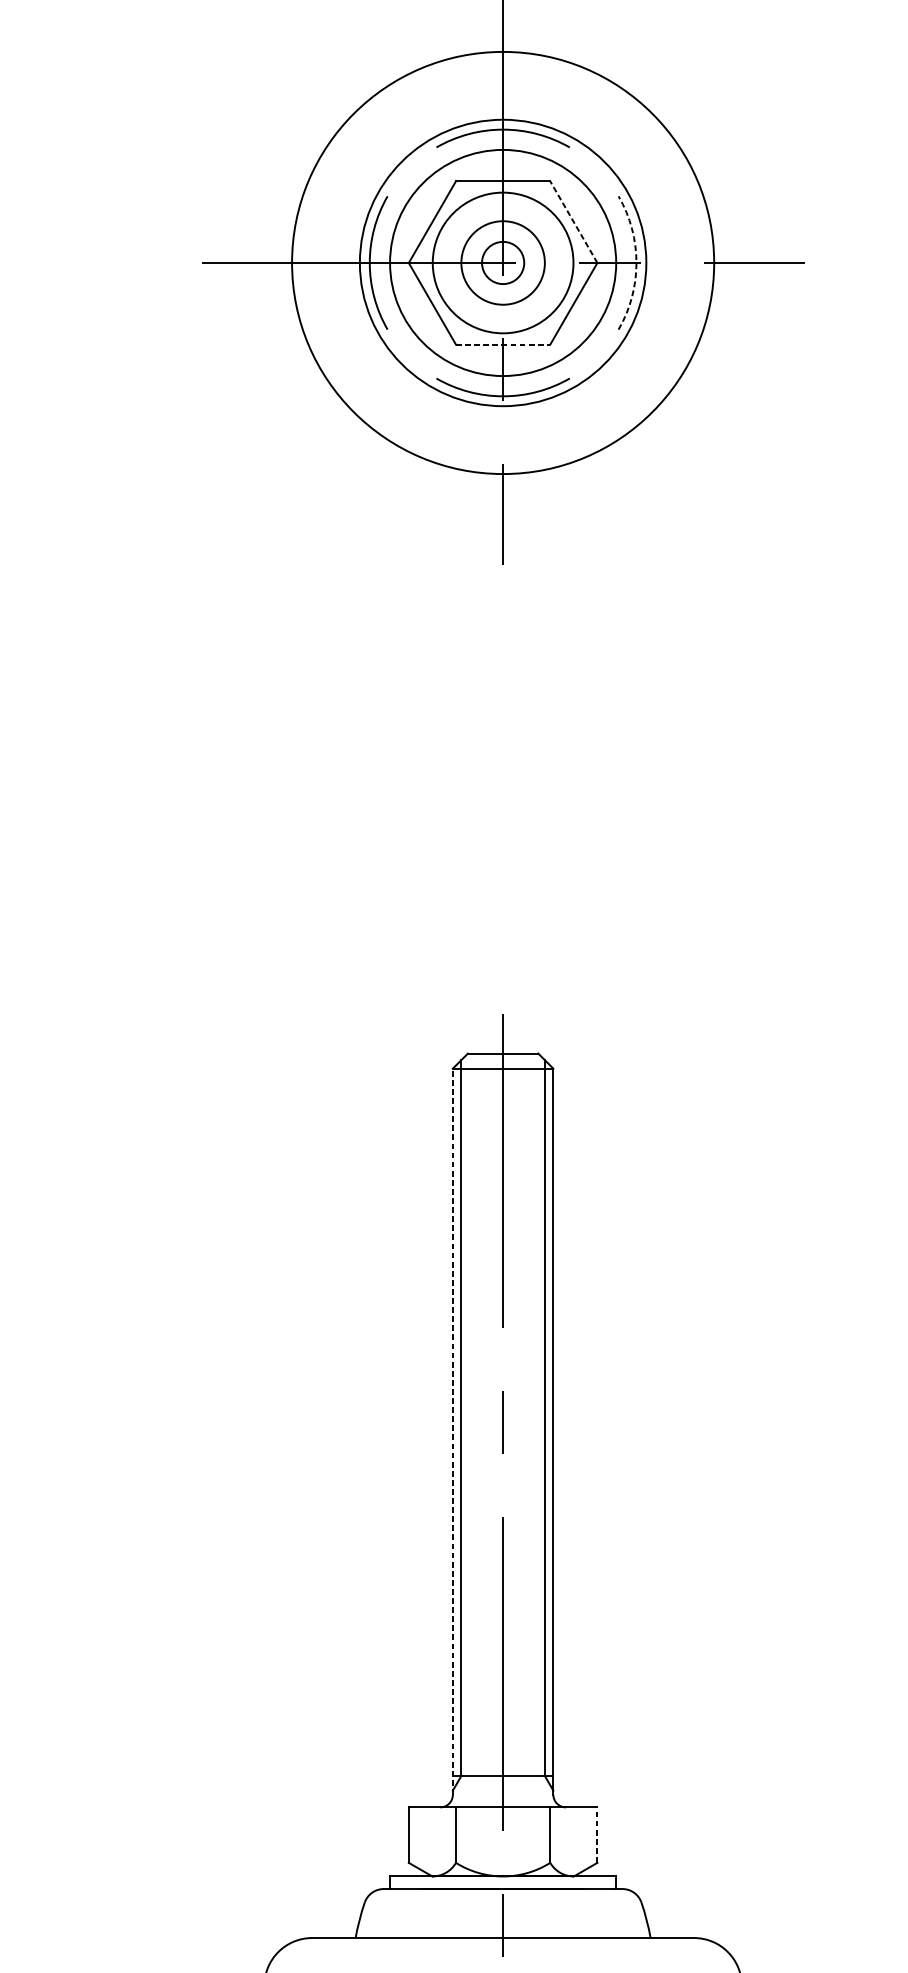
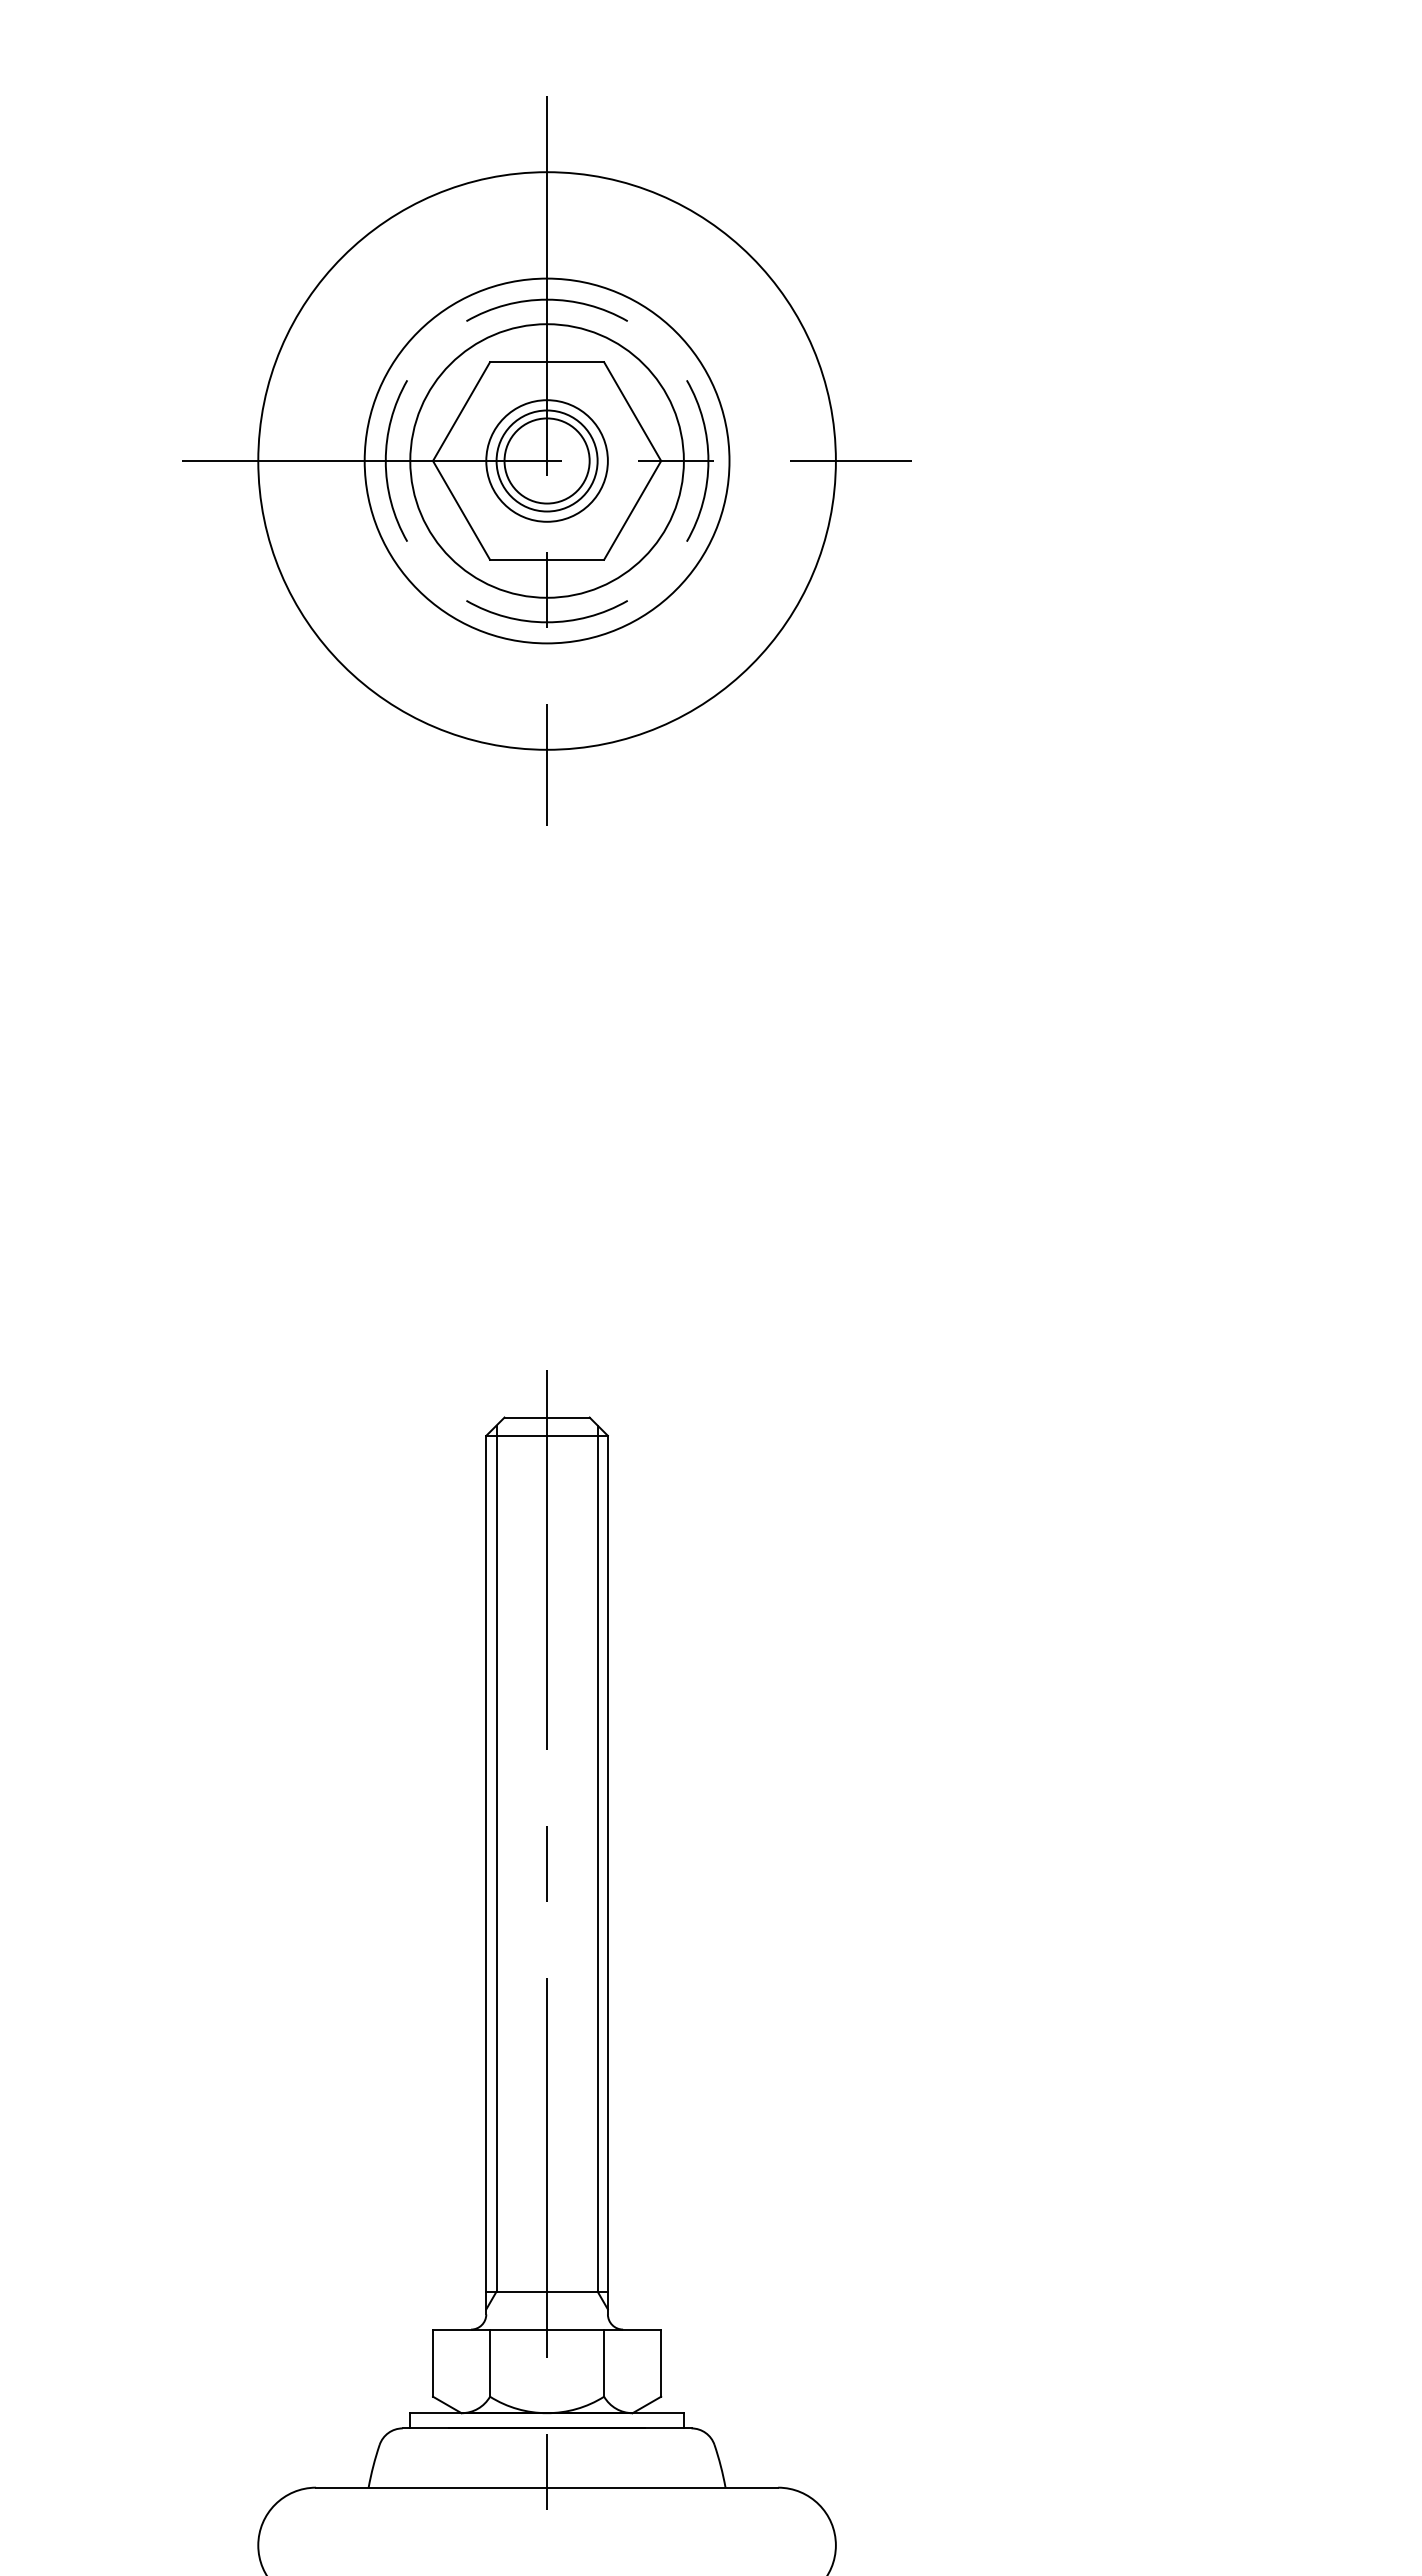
line: (573, 222) -> (632, 411), dashed -> solid
circle: (502, 262) -> (546, 460), size x0.71
circle: (502, 262) -> (546, 460), size x0.71
circle: (502, 262) -> (546, 460), size x1.67
circle: (502, 262) -> (546, 460), size x1.67
arc: (636, 263) -> (708, 461), dashed -> solid
line: (503, 344) -> (547, 559), dashed -> solid
line: (453, 1431) -> (486, 1874), dashed -> solid
line: (597, 1835) -> (661, 2363), dashed -> solid

